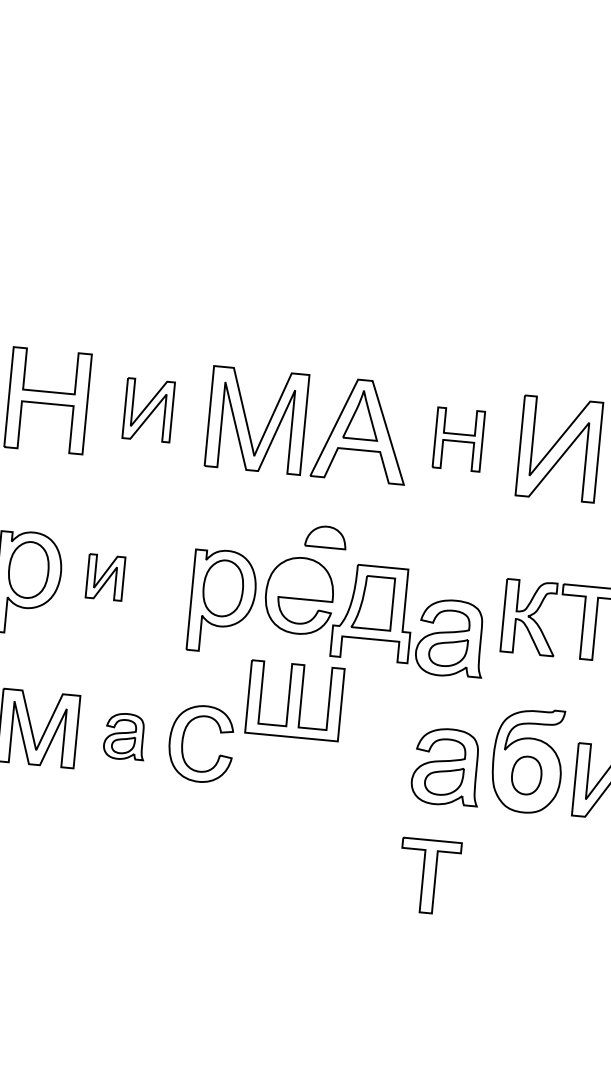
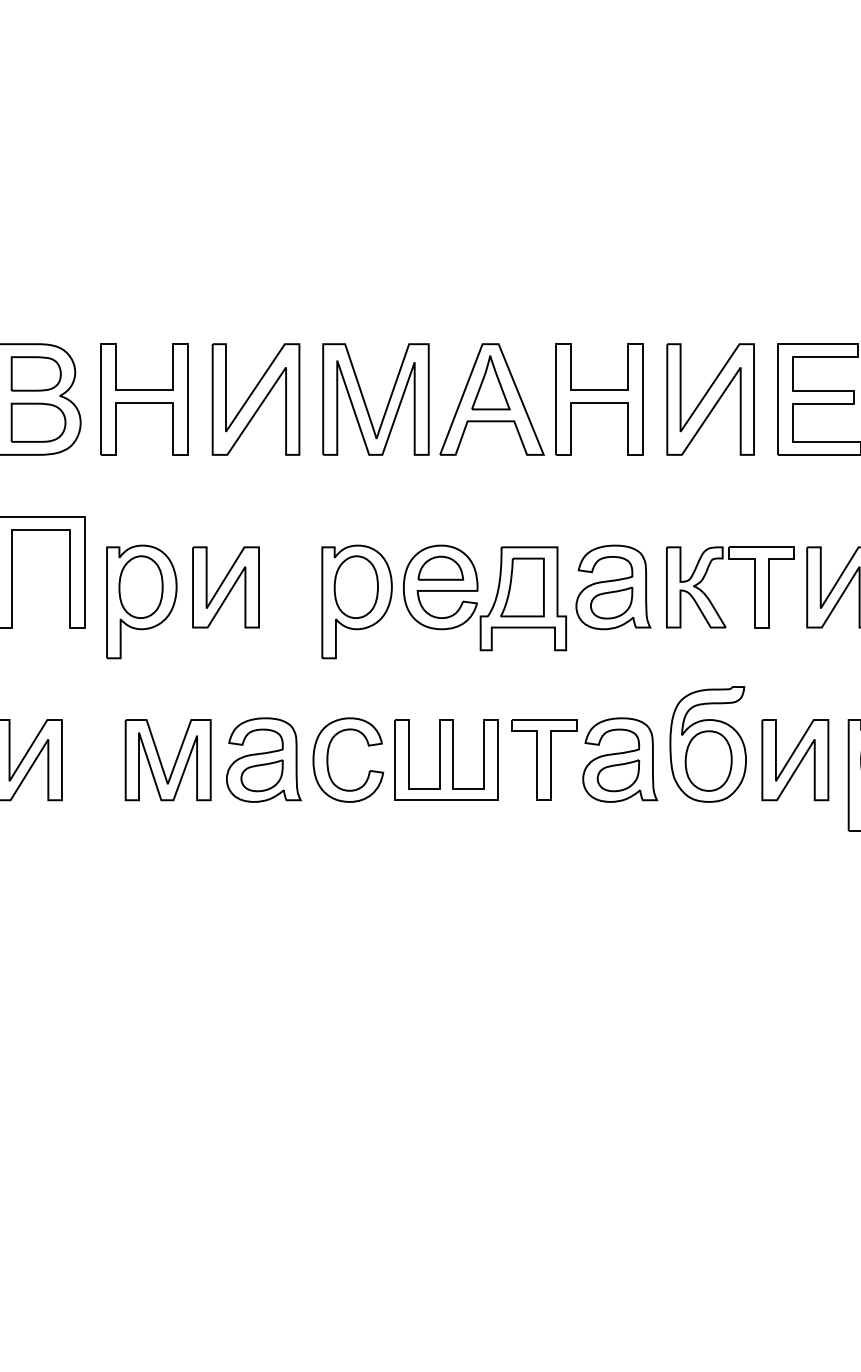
part: (148, 410) -> (255, 399), size x1.67
part: (459, 439) -> (599, 399), size x1.67
part: (325, 536) -> (440, 567), moved
part: (105, 577) -> (225, 587), size x1.67
part: (451, 638) -> (613, 587), moved
part: (294, 700) -> (446, 759), moved
part: (124, 736) -> (263, 759), size x1.67
part: (526, 775) -> (708, 760), size x1.43
part: (429, 876) -> (544, 759), moved

